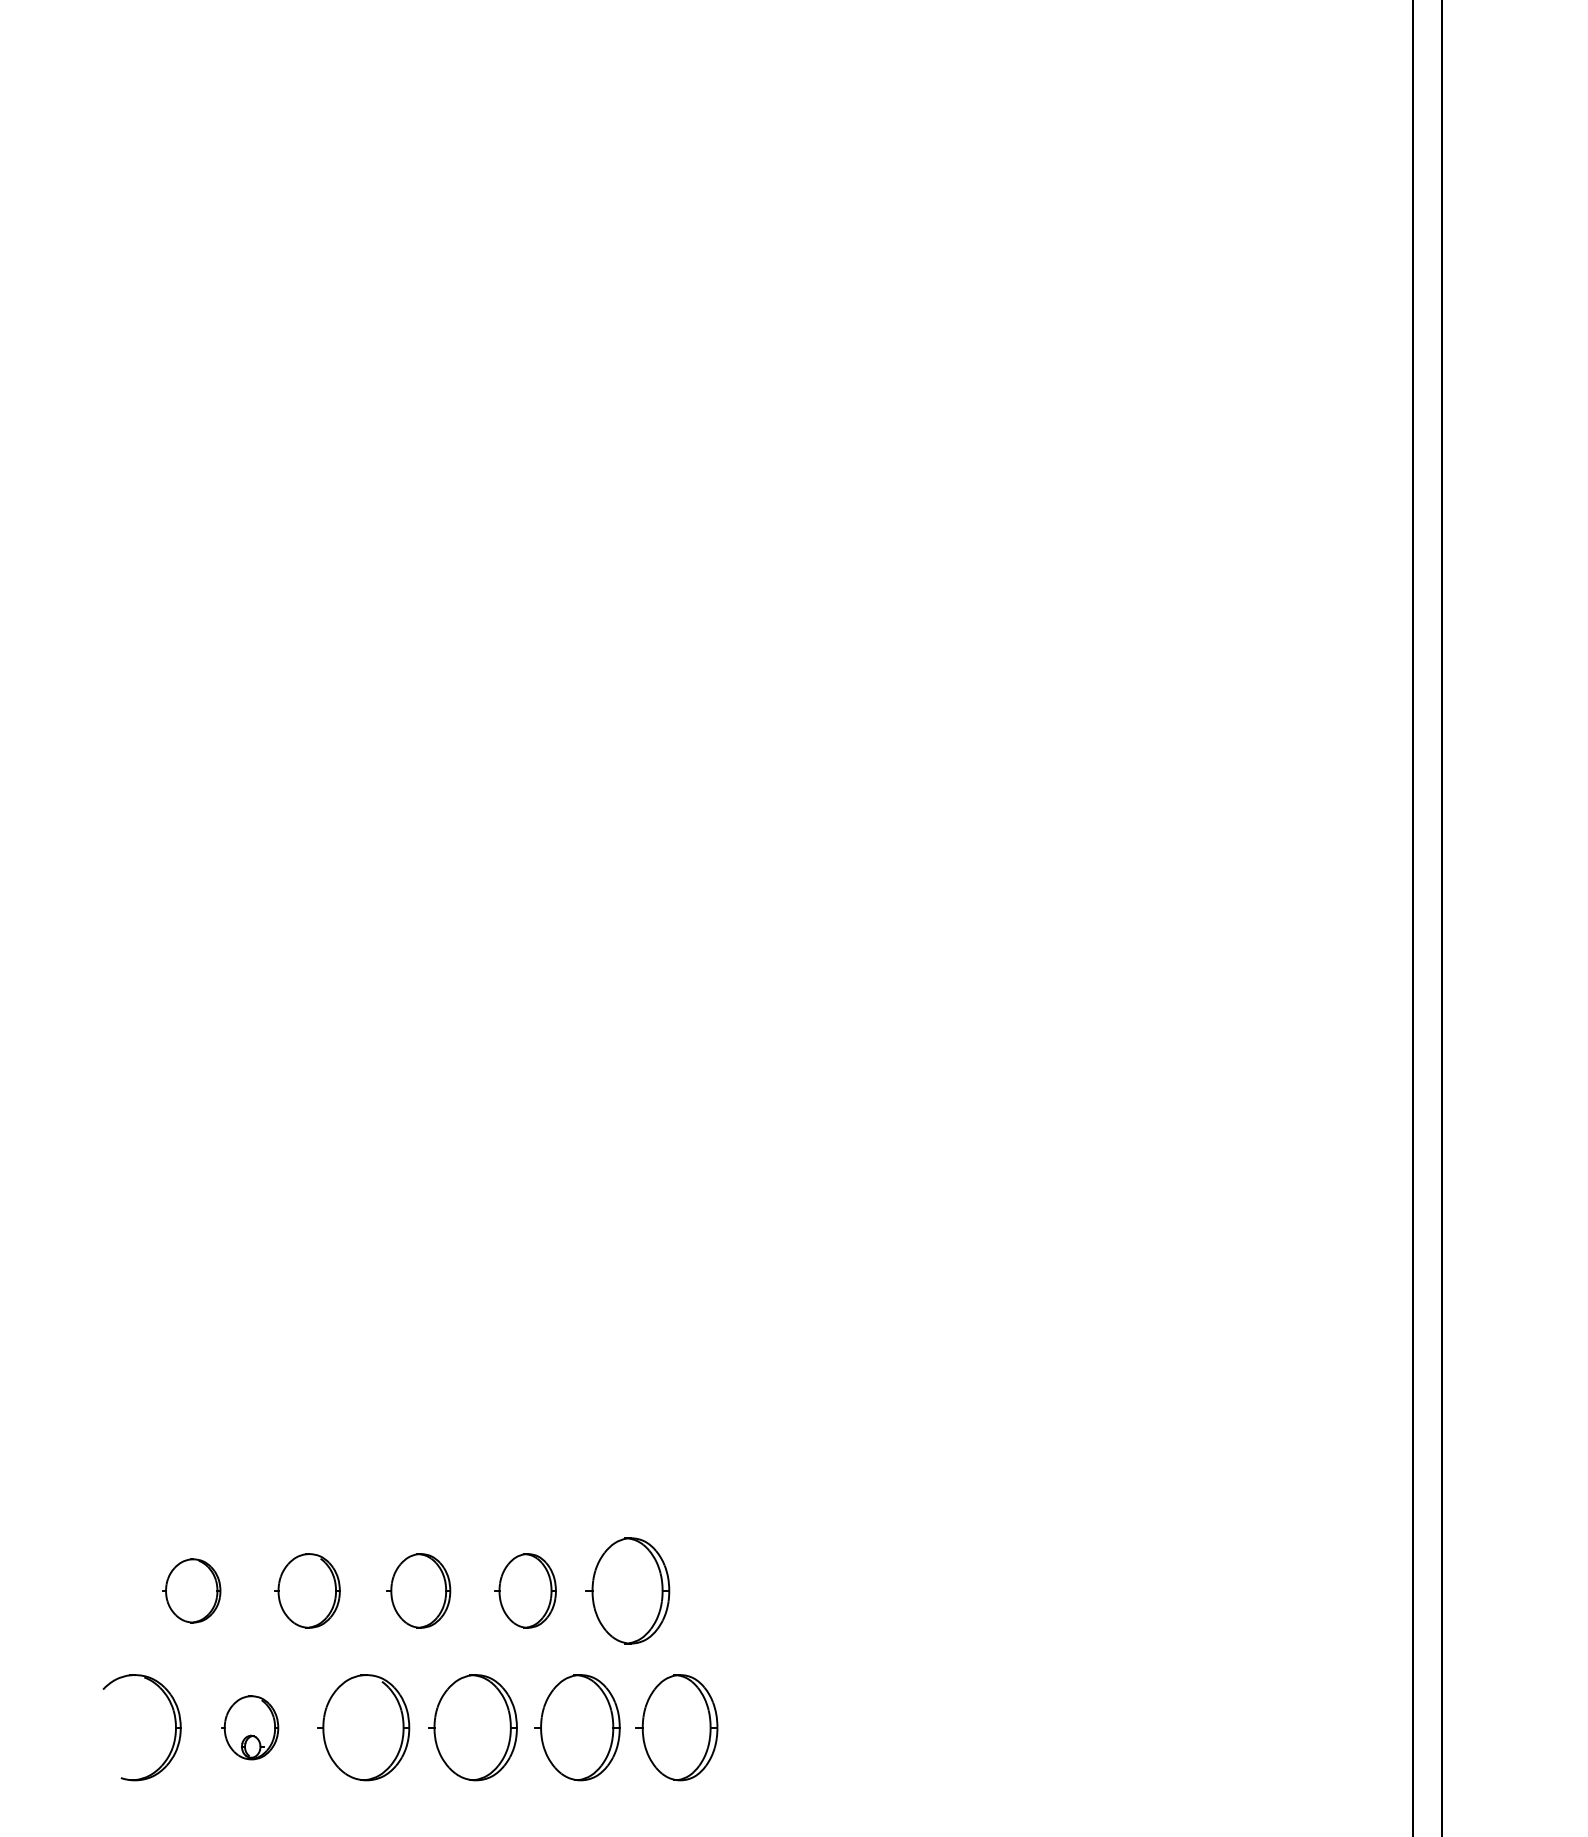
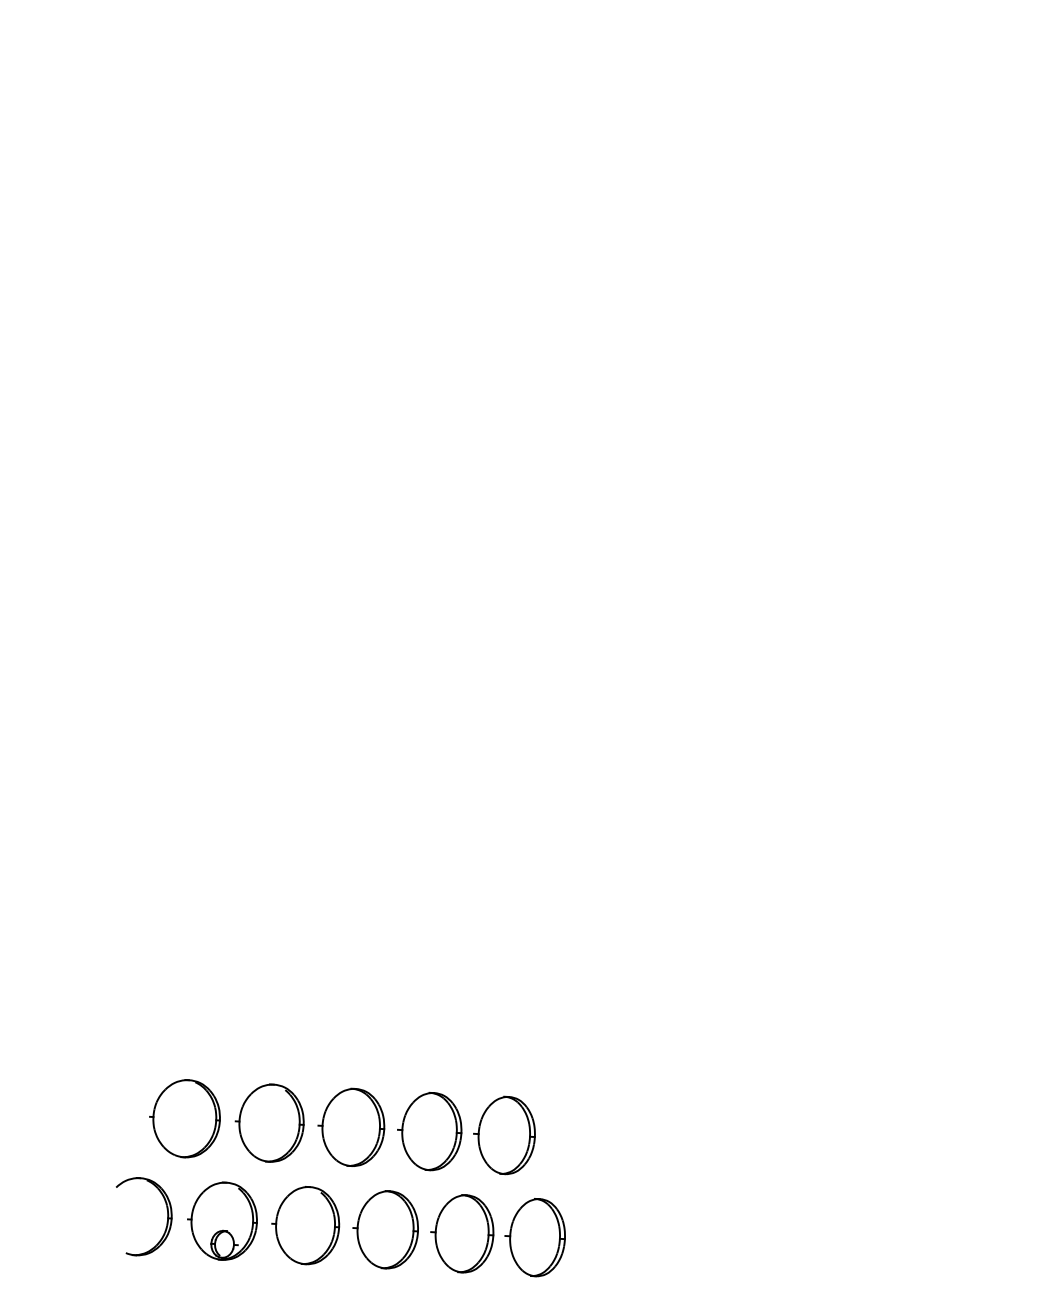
part: (191, 1590) -> (184, 1118), size x1.67
part: (307, 1590) -> (269, 1122), size x1.43
part: (418, 1590) -> (351, 1127), size x1.43
part: (525, 1590) -> (429, 1131), size x1.43
part: (249, 1727) -> (222, 1220), size x1.67

